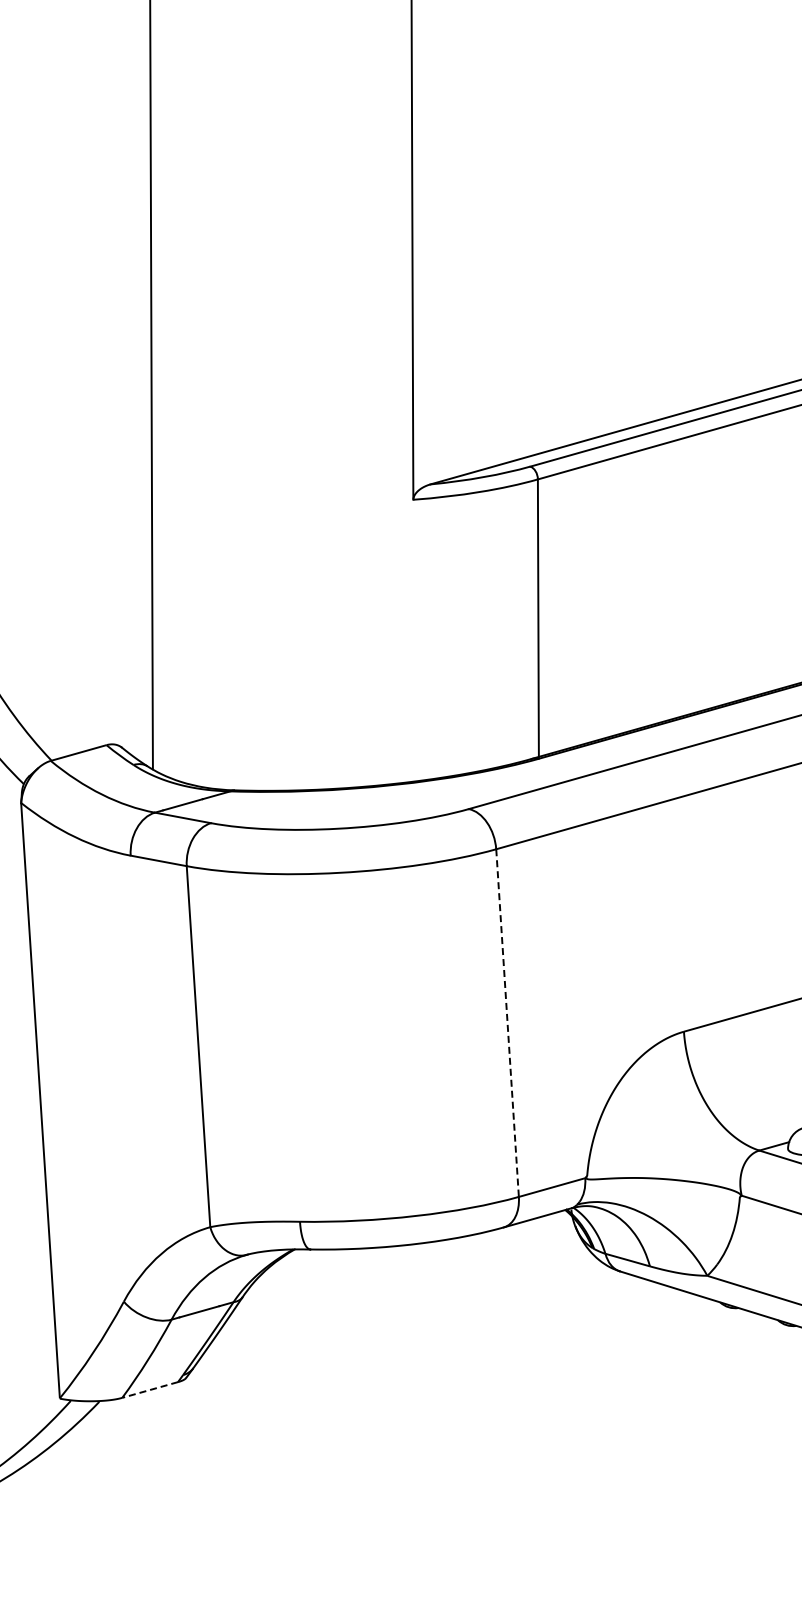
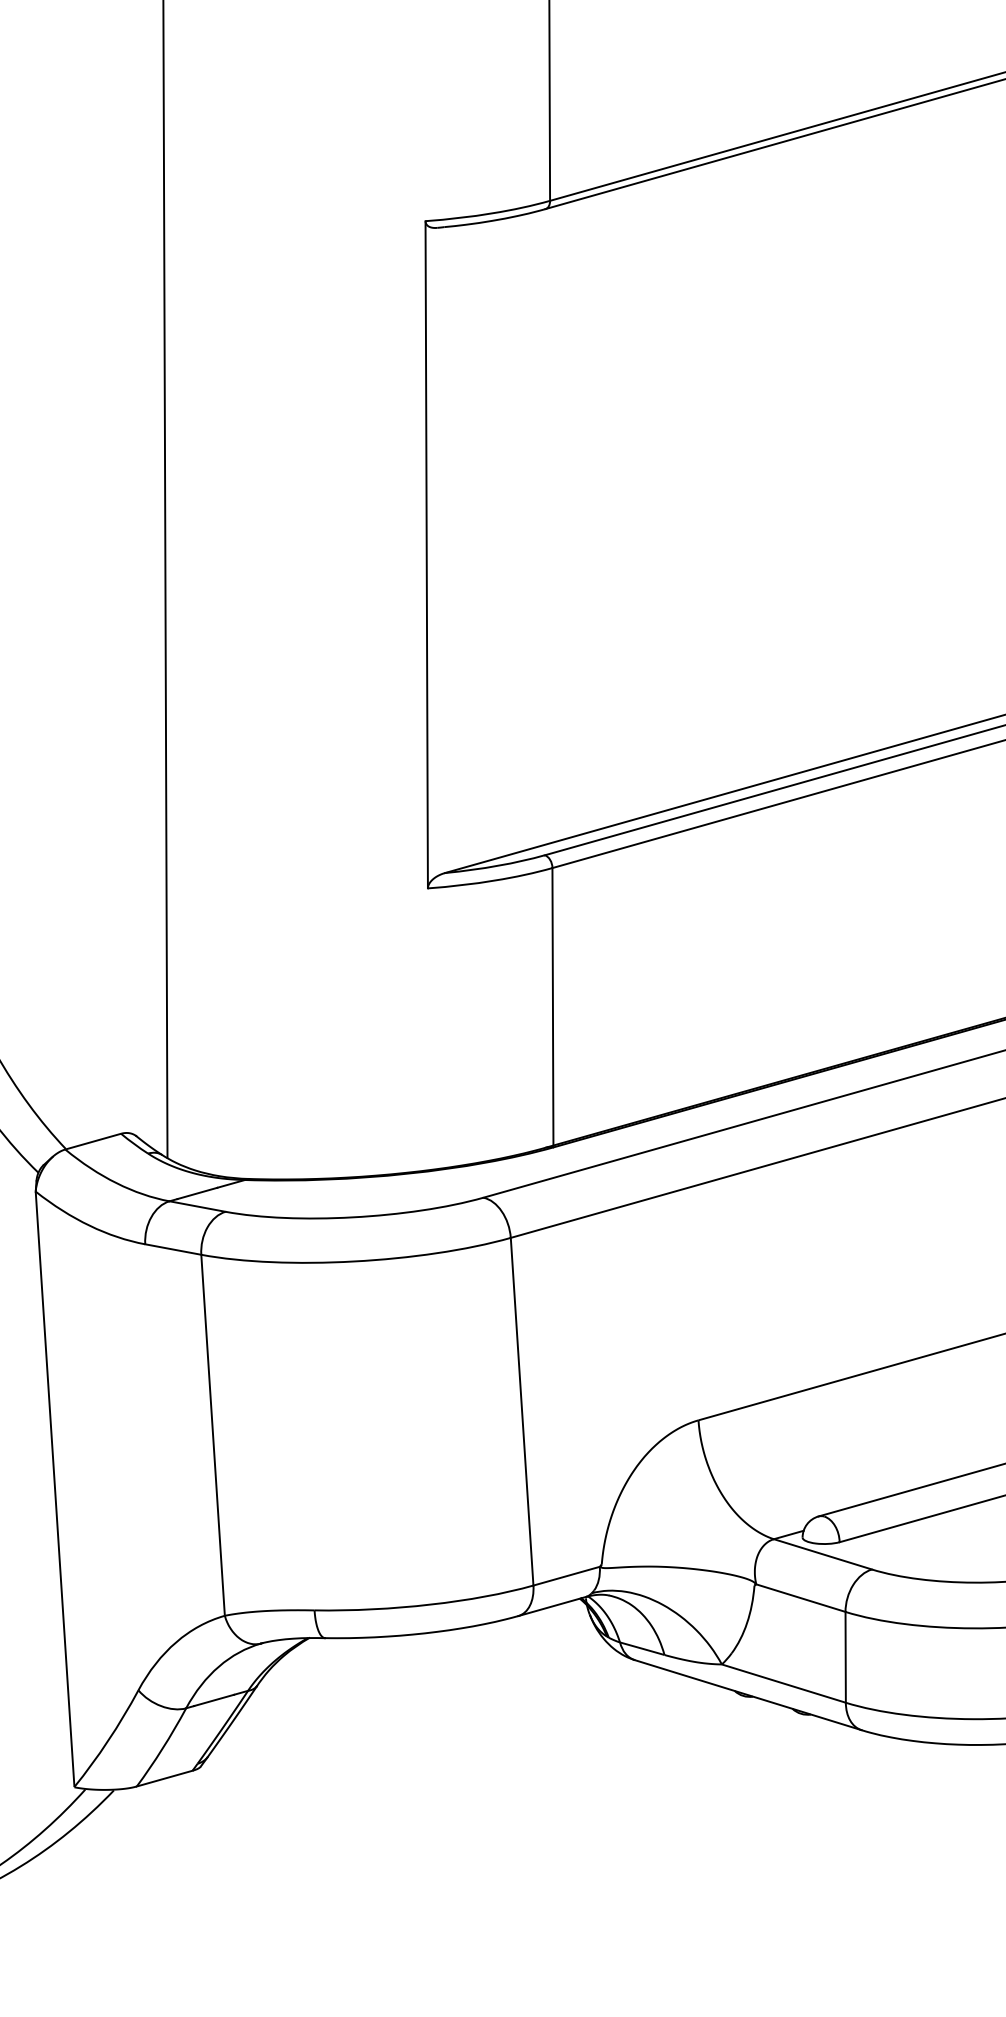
line: (507, 1023) -> (522, 1412), dashed -> solid
line: (149, 1389) -> (164, 1778), dashed -> solid

